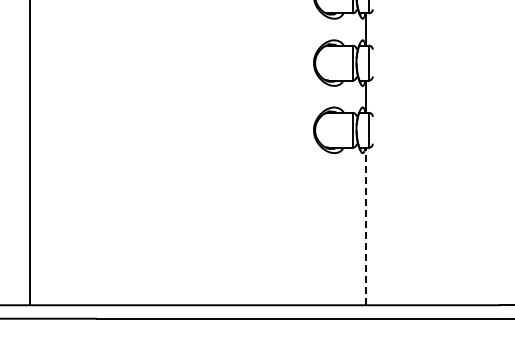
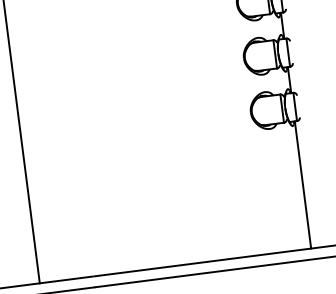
line: (366, 226) -> (303, 184), dashed -> solid

